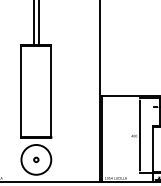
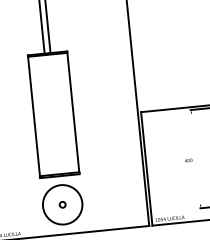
line: (139, 135) -> (195, 159), removed

